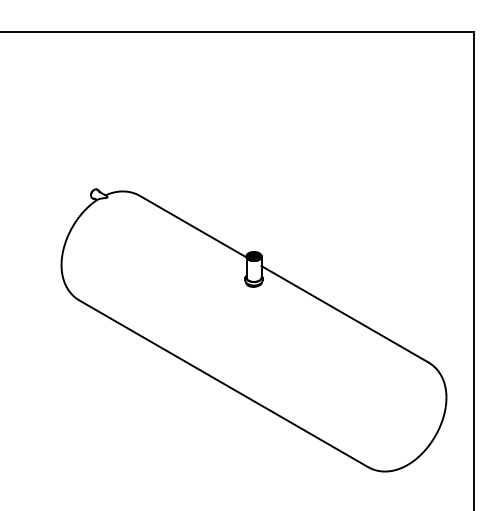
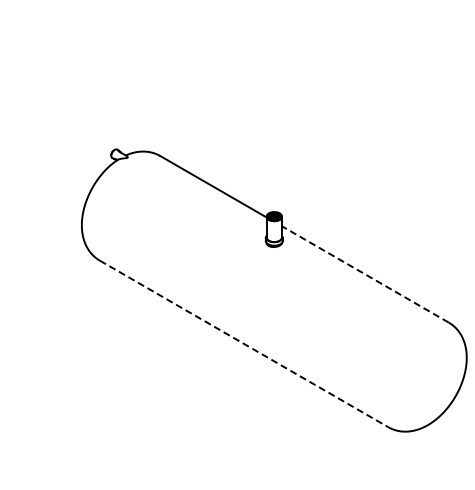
line: (344, 314) -> (364, 274), solid -> dashed
line: (223, 383) -> (243, 343), solid -> dashed

